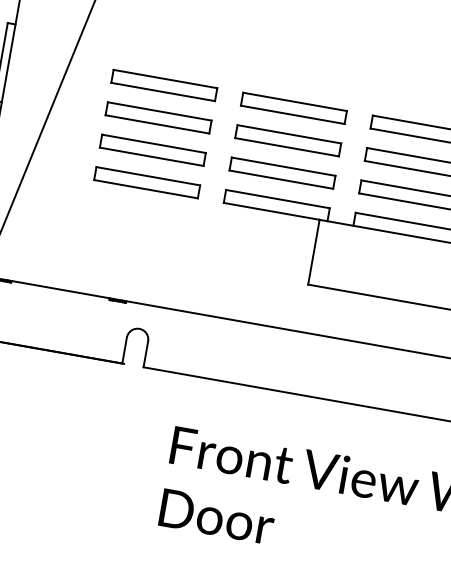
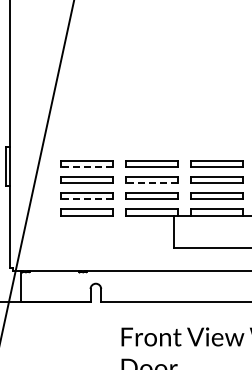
line: (163, 93) -> (87, 167), solid -> dashed
line: (286, 147) -> (151, 183), solid -> dashed
line: (152, 157) -> (87, 199), solid -> dashed

